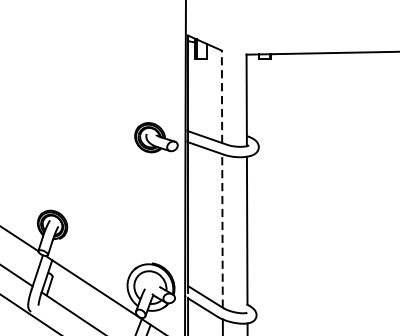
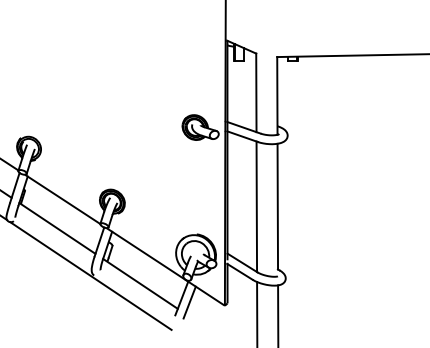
line: (222, 96) -> (256, 92), dashed -> solid
line: (222, 230) -> (256, 206), dashed -> solid

